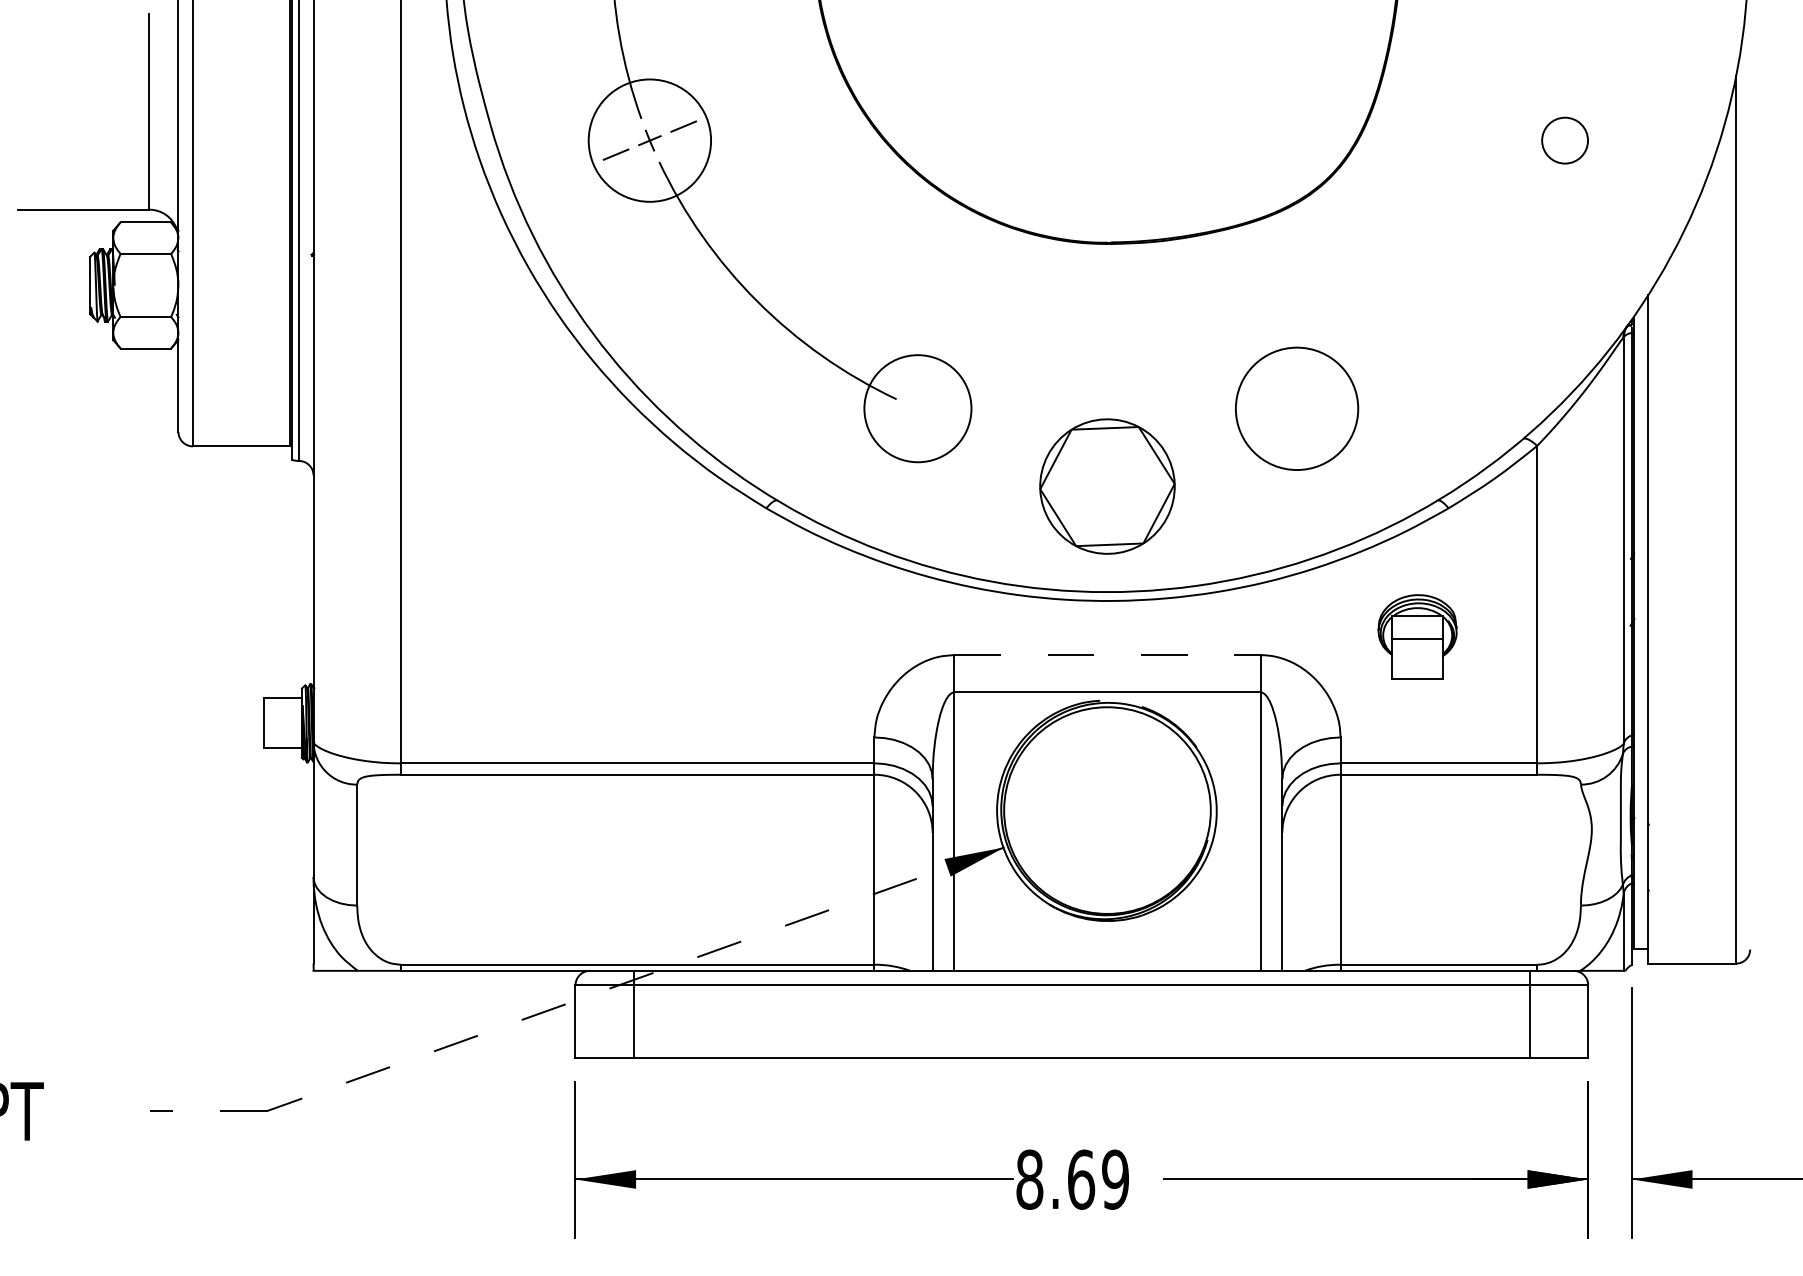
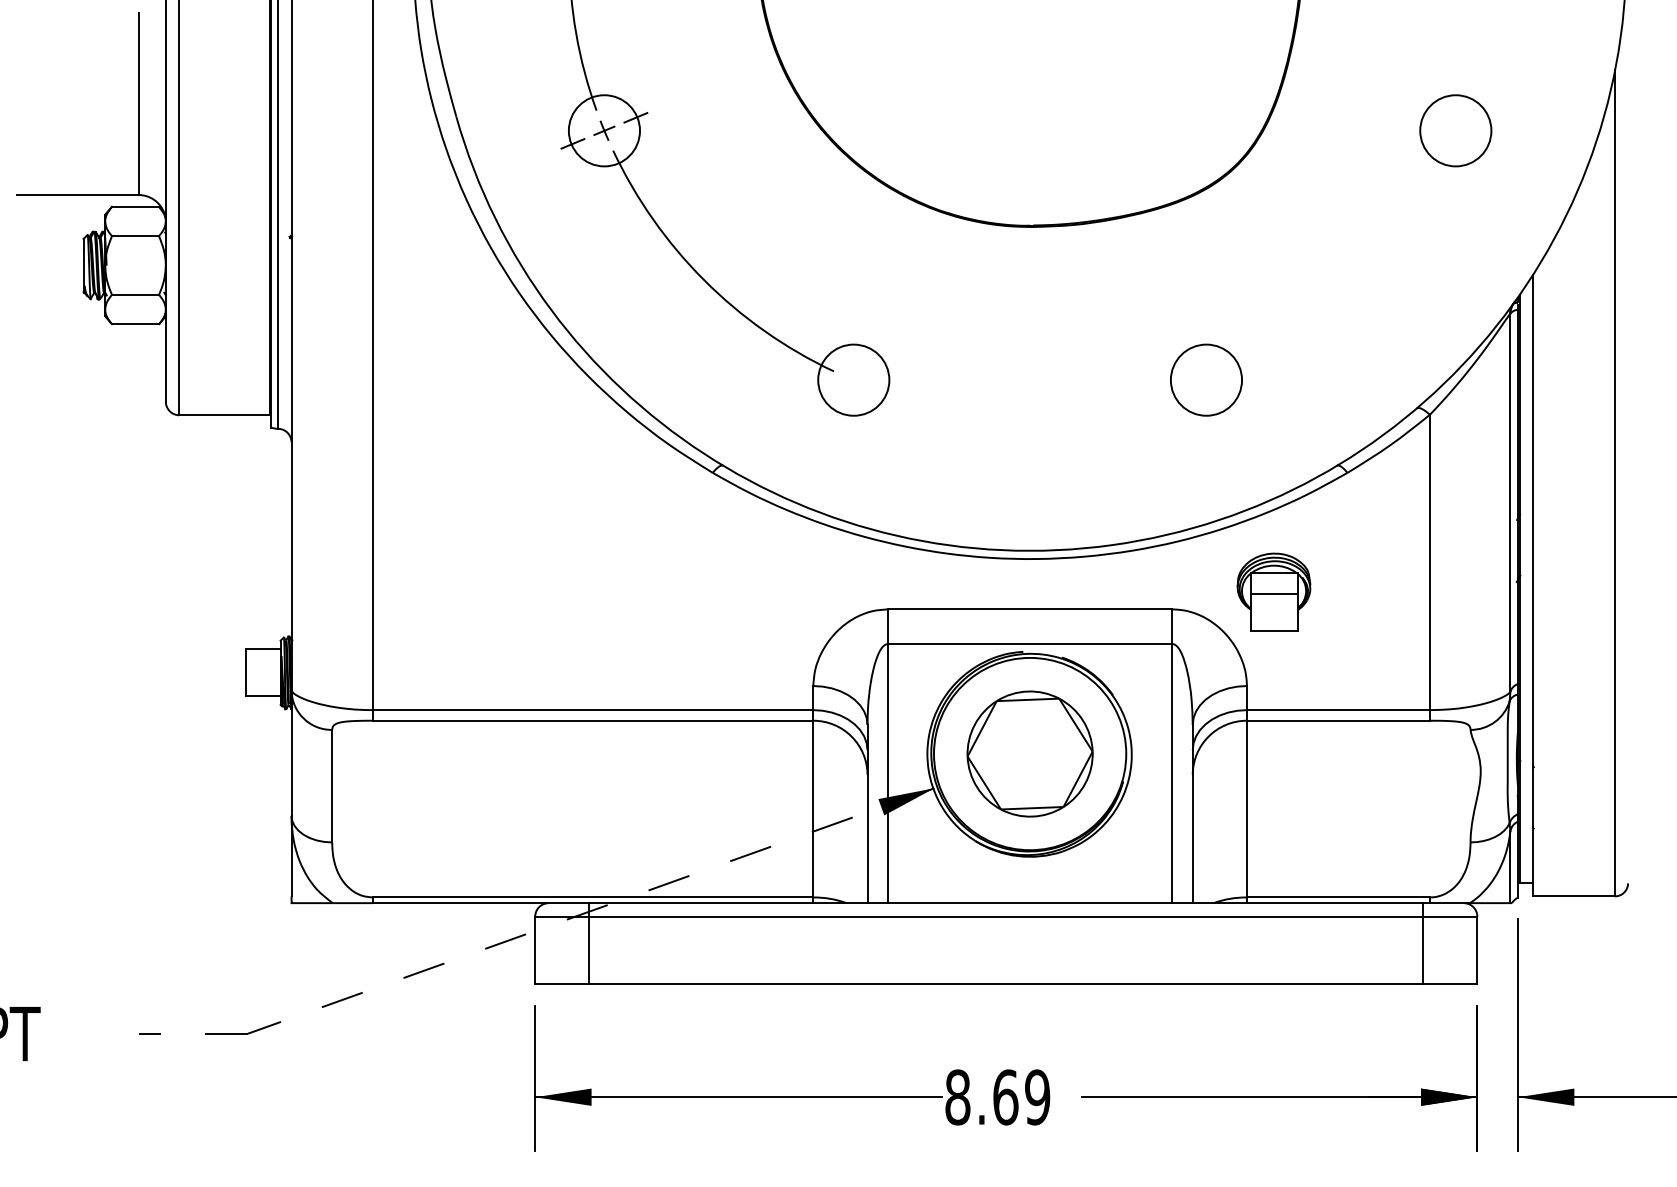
circle: (649, 140) -> (604, 130), size x0.62
circle: (1564, 140) -> (1455, 130), size x1.67
circle: (917, 408) -> (853, 379), size x0.71
circle: (1296, 408) -> (1205, 379), size x0.62
part: (1107, 486) -> (1030, 753), moved
part: (1417, 636) -> (1273, 592), moved
line: (1107, 655) -> (1030, 609), dashed -> solid

